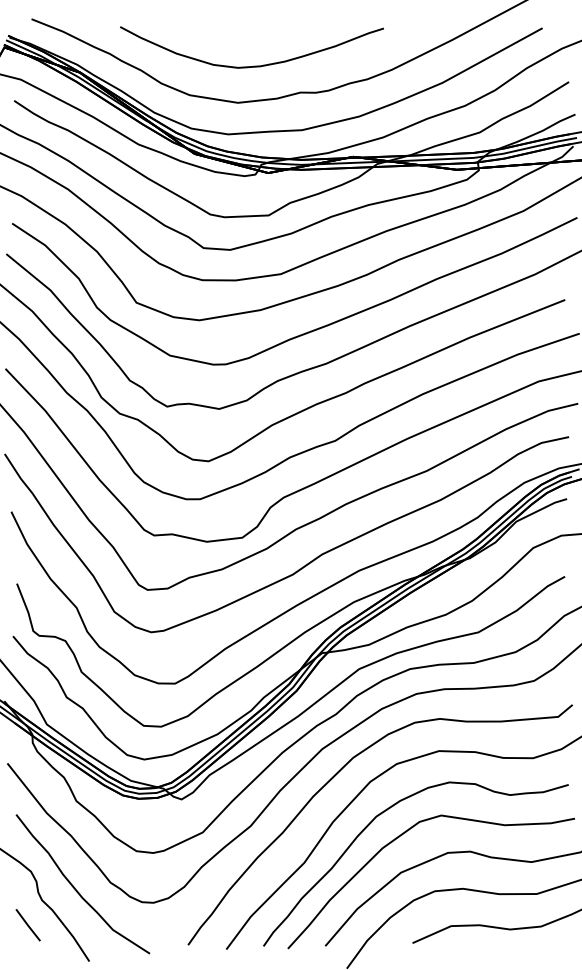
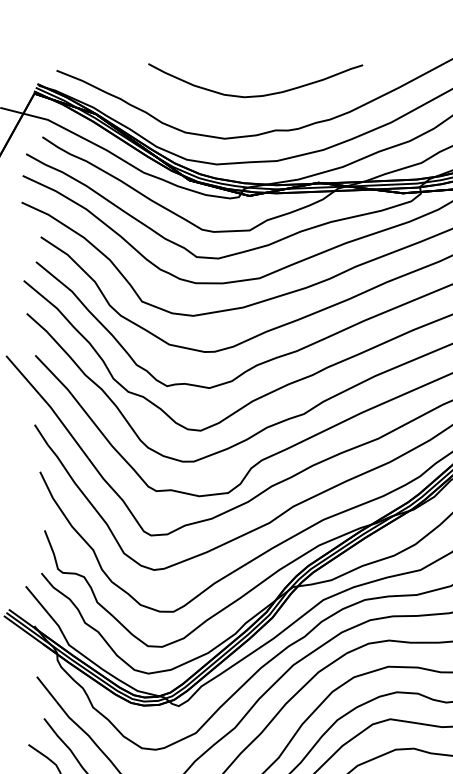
part: (253, 65) -> (256, 95), moved

